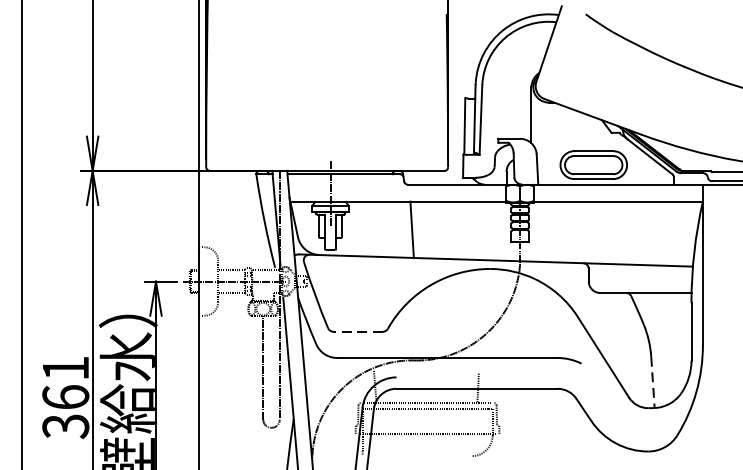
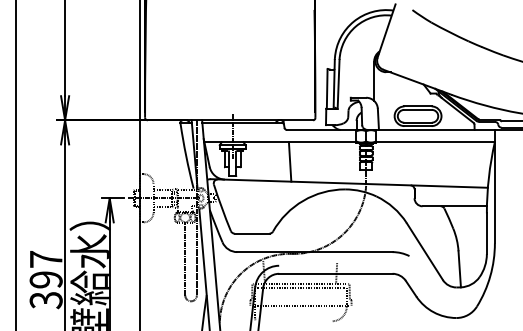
line: (357, 331) -> (251, 233), dashed -> solid
text: (64, 382) -> (45, 269), 361 -> 397
line: (652, 382) -> (459, 269), dashed -> solid

